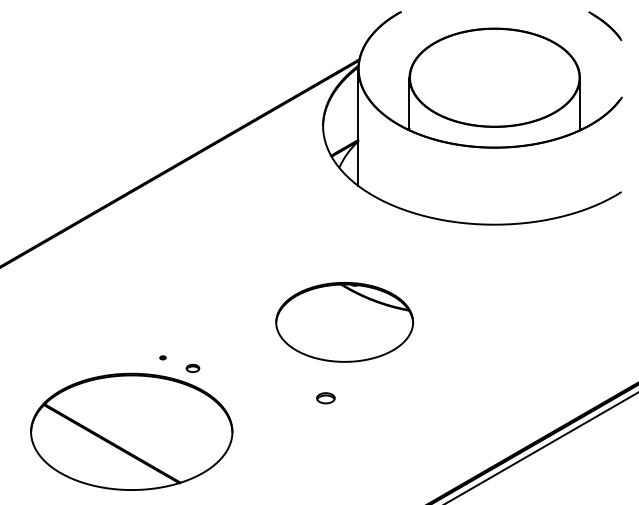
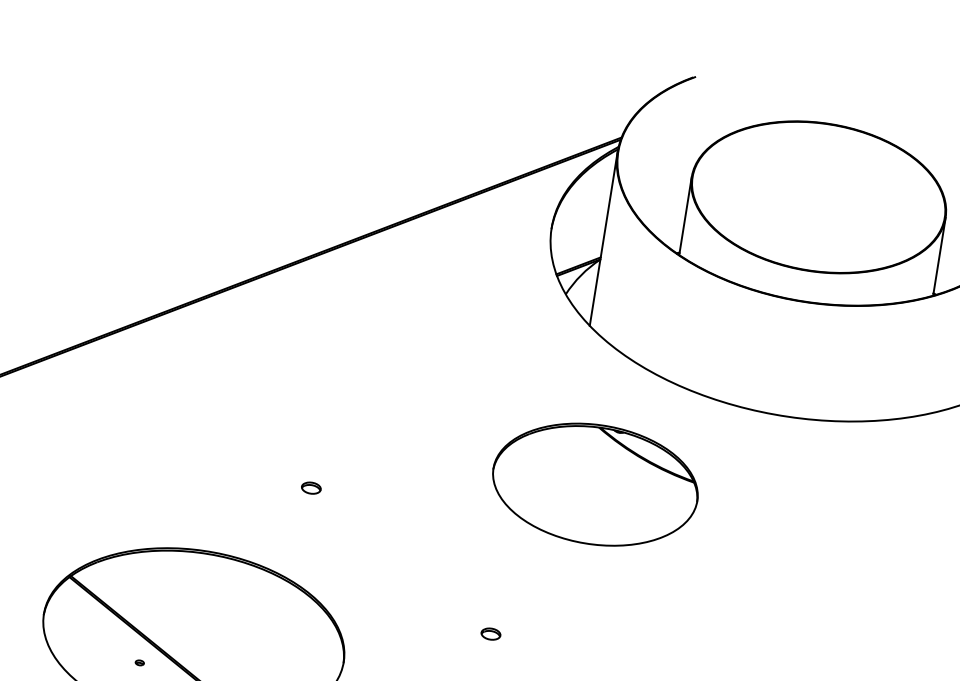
part: (344, 322) -> (595, 484), moved
part: (162, 357) -> (139, 662), moved
part: (192, 367) -> (310, 486), moved
part: (325, 397) -> (490, 632), size x0.71

